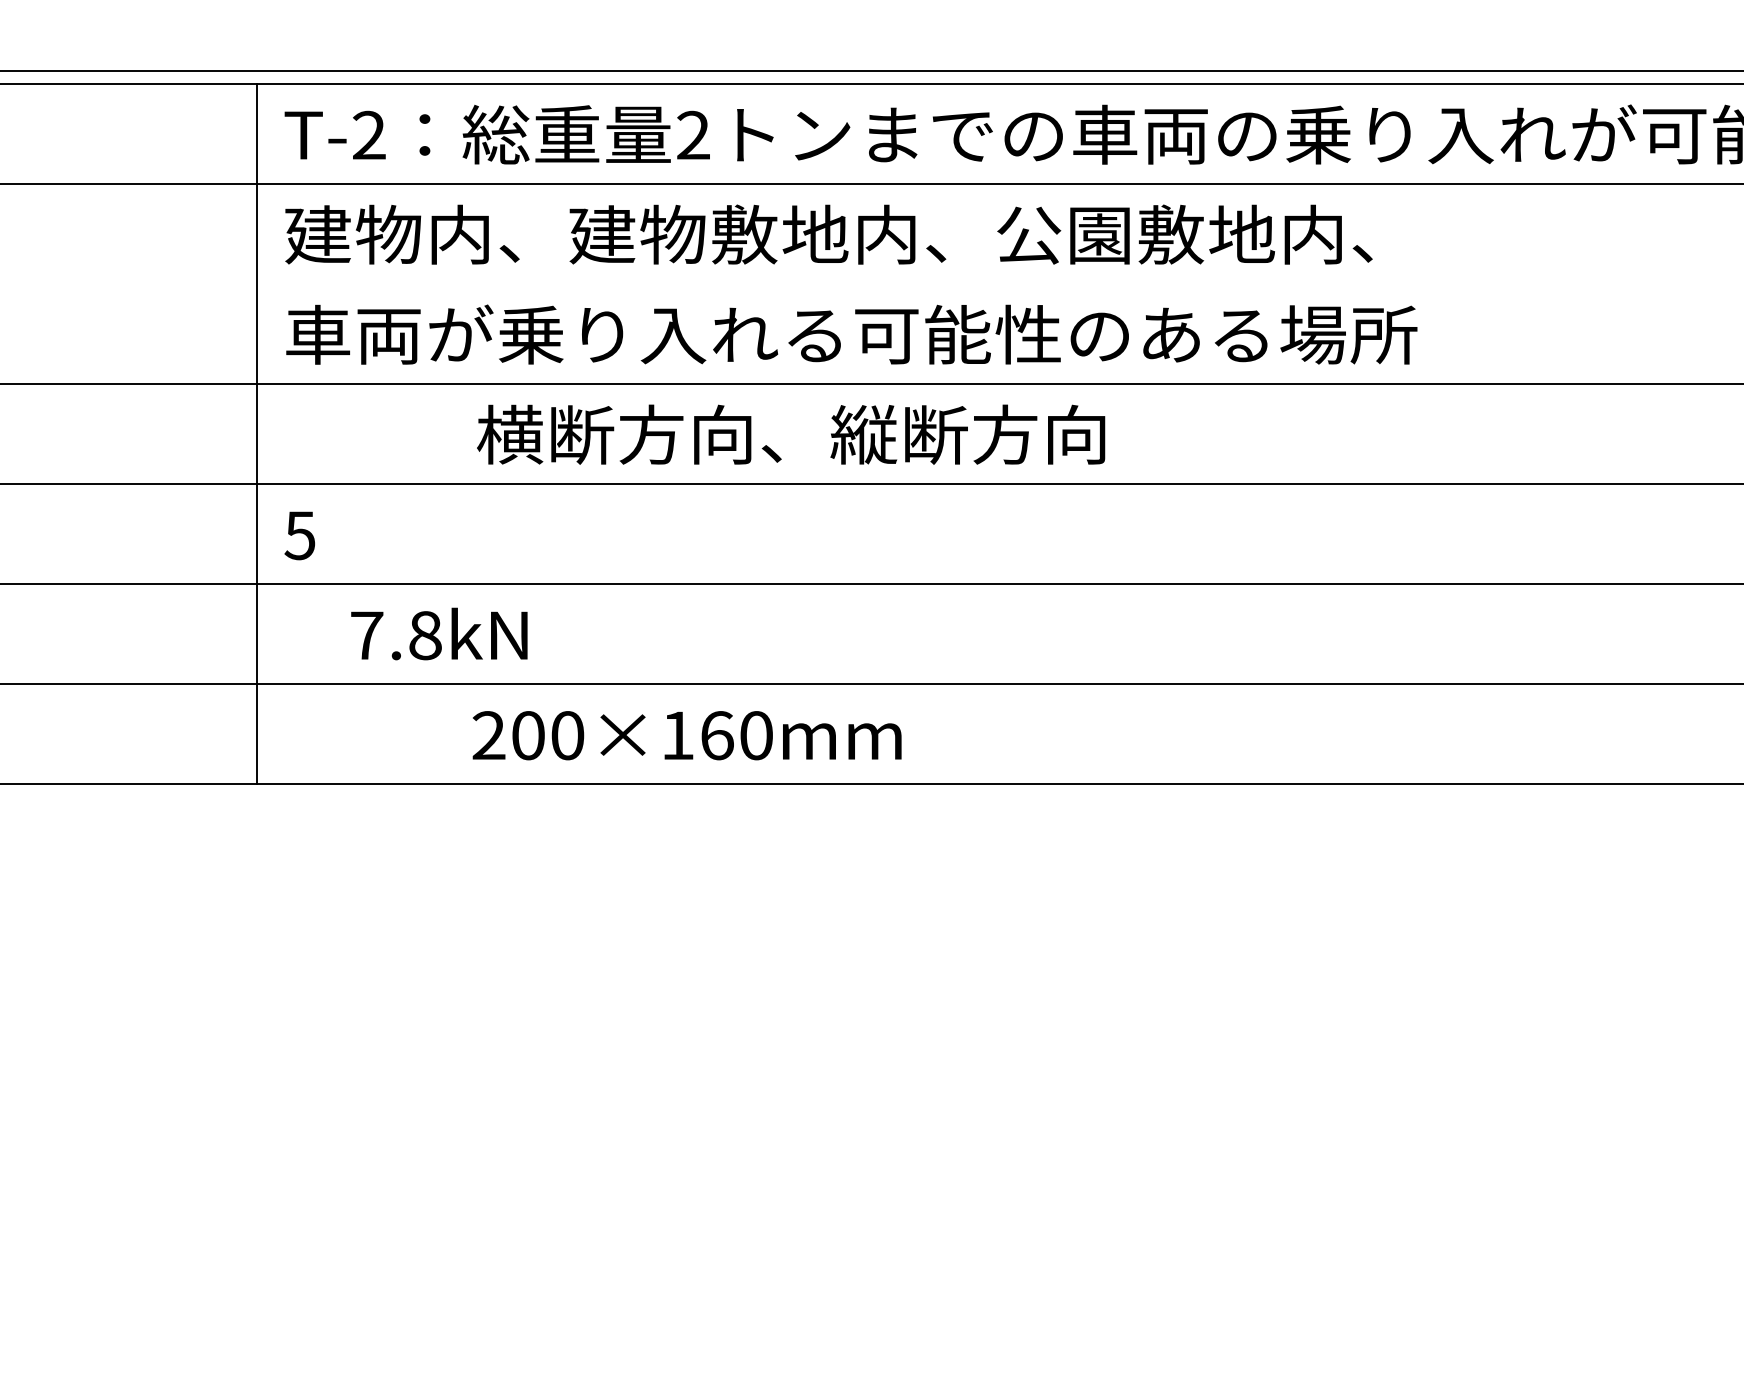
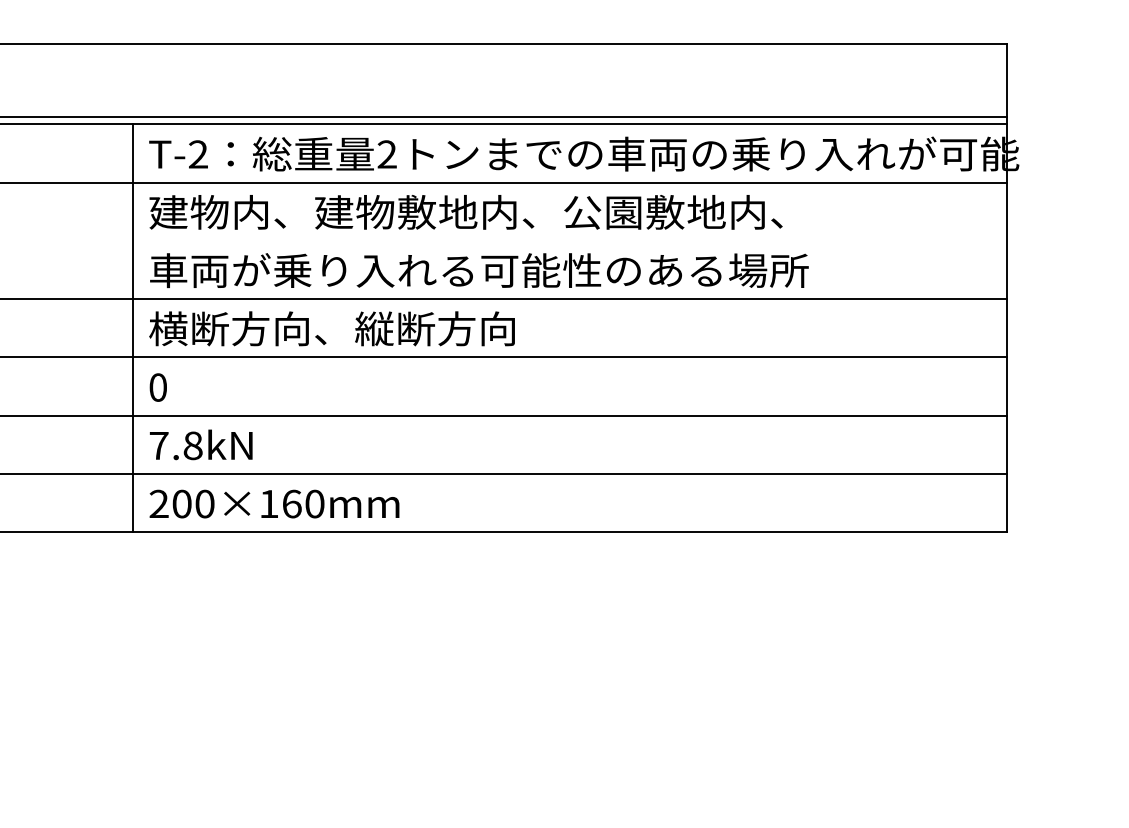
text: (790, 434) -> (331, 328), moved
text: (299, 535) -> (157, 387), 5 -> 0
text: (439, 633) -> (201, 444), moved
text: (687, 734) -> (274, 503), moved

